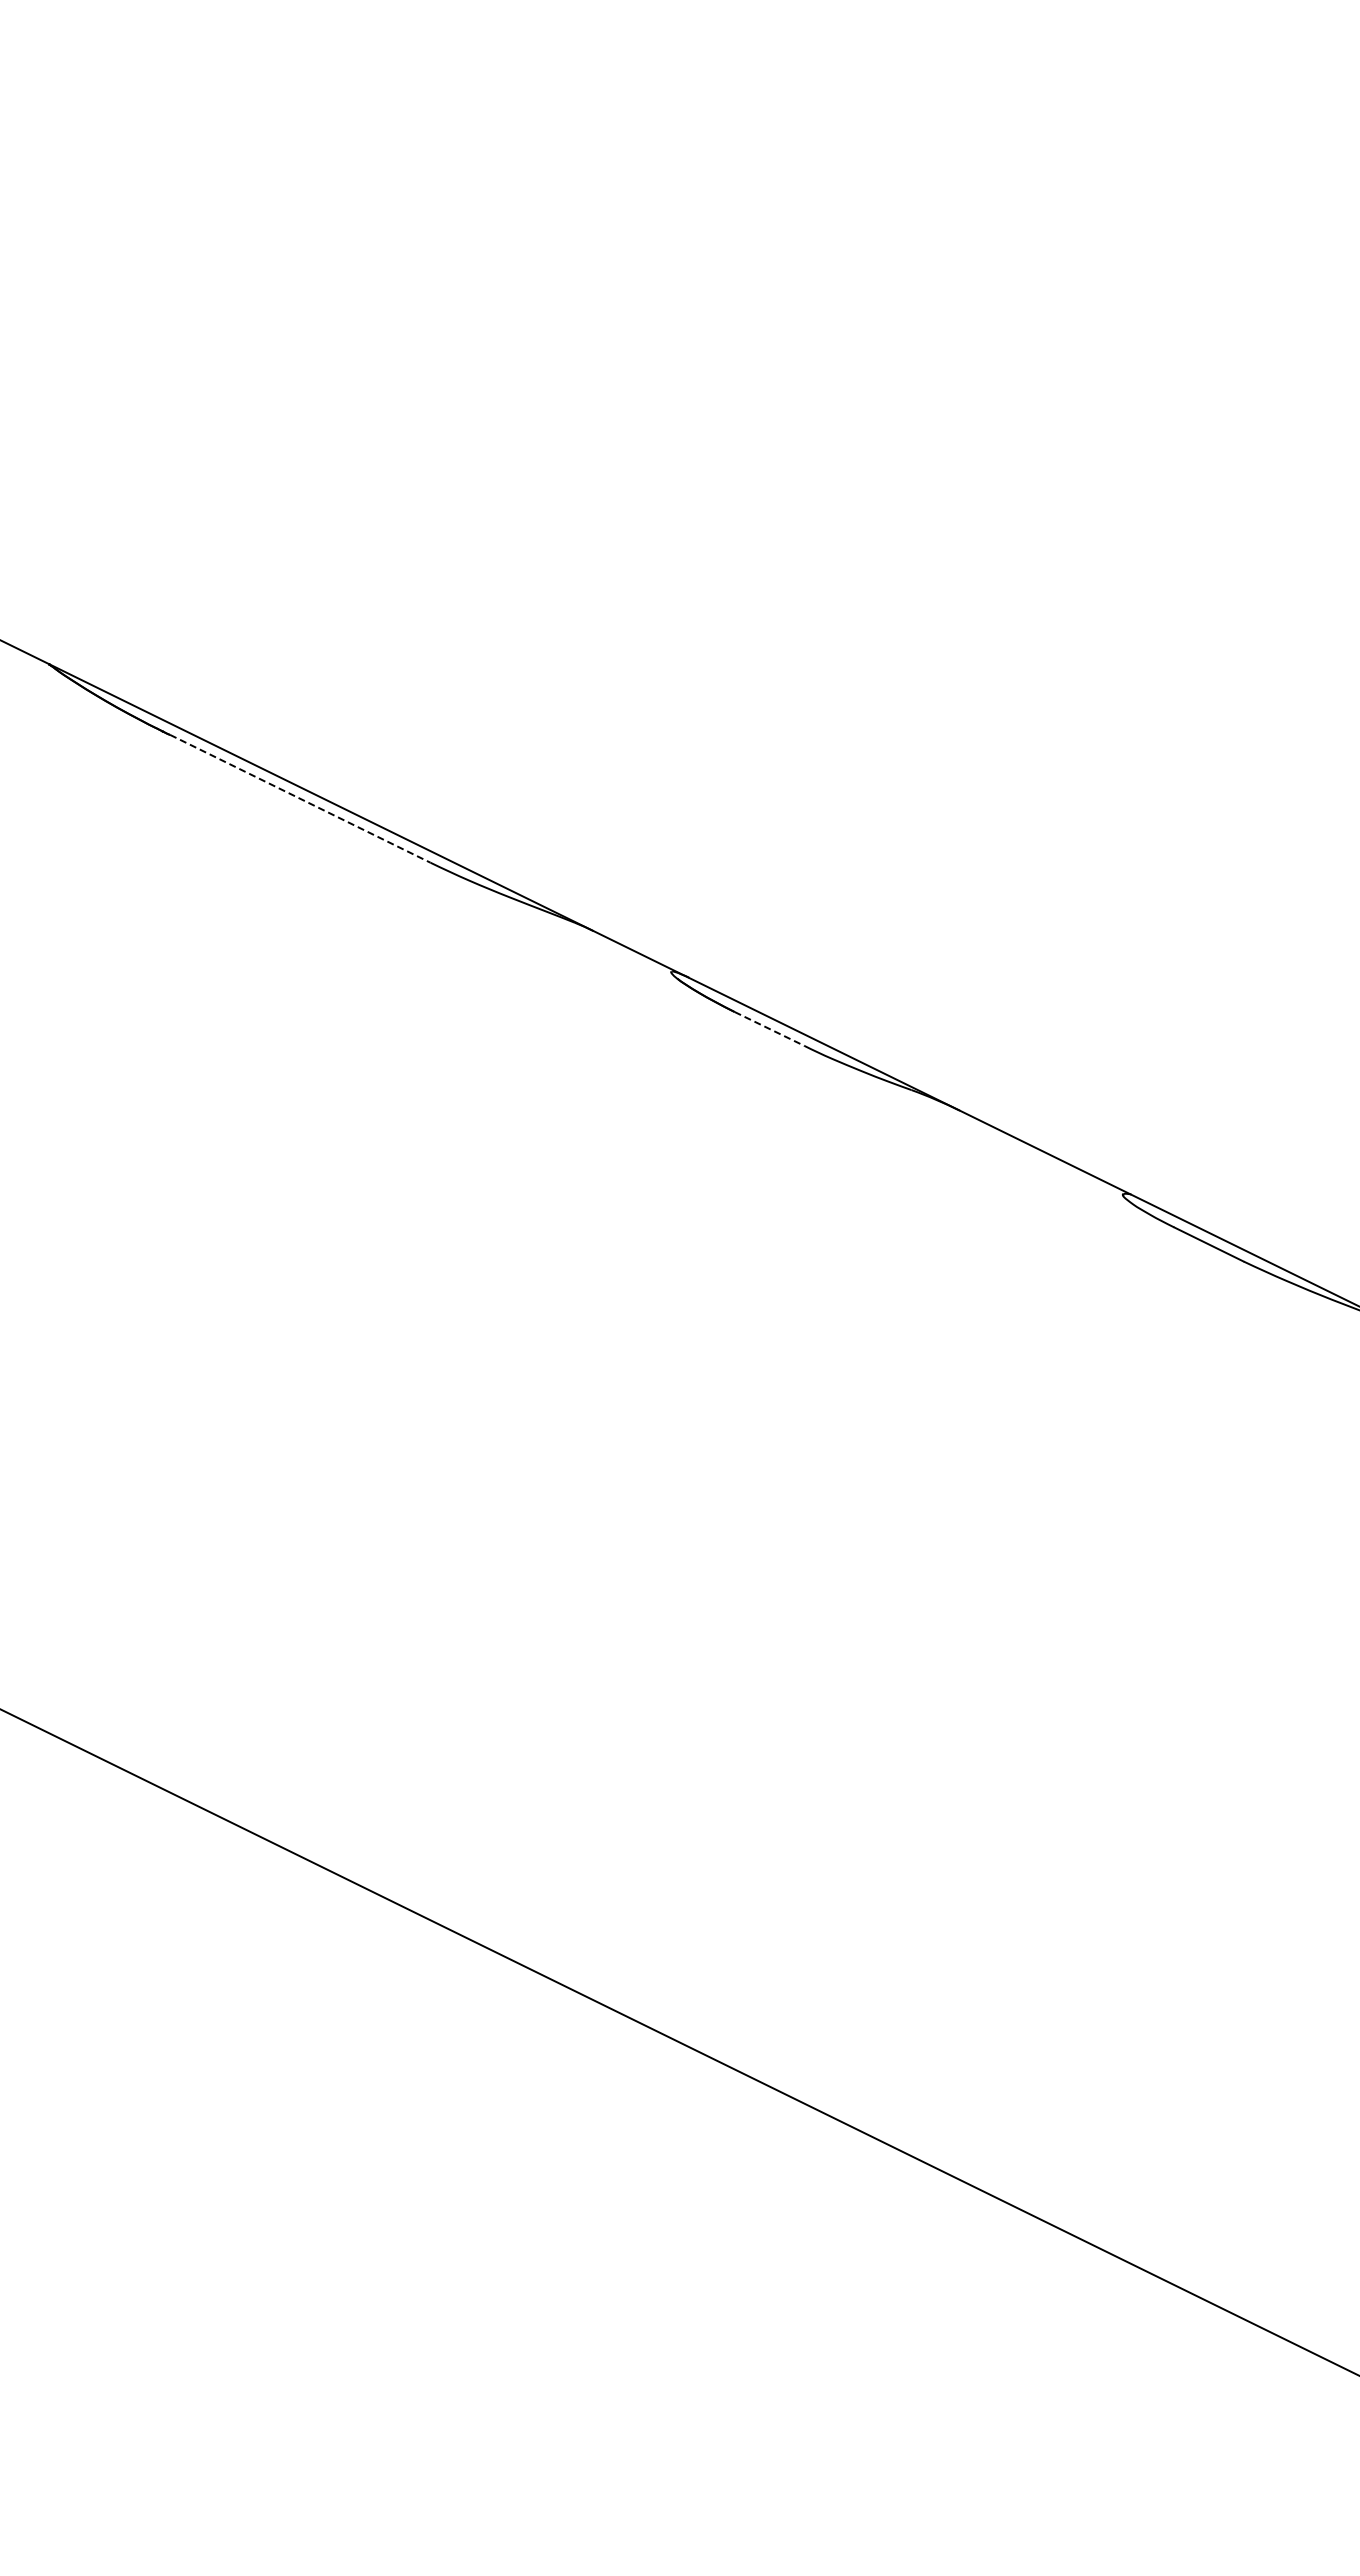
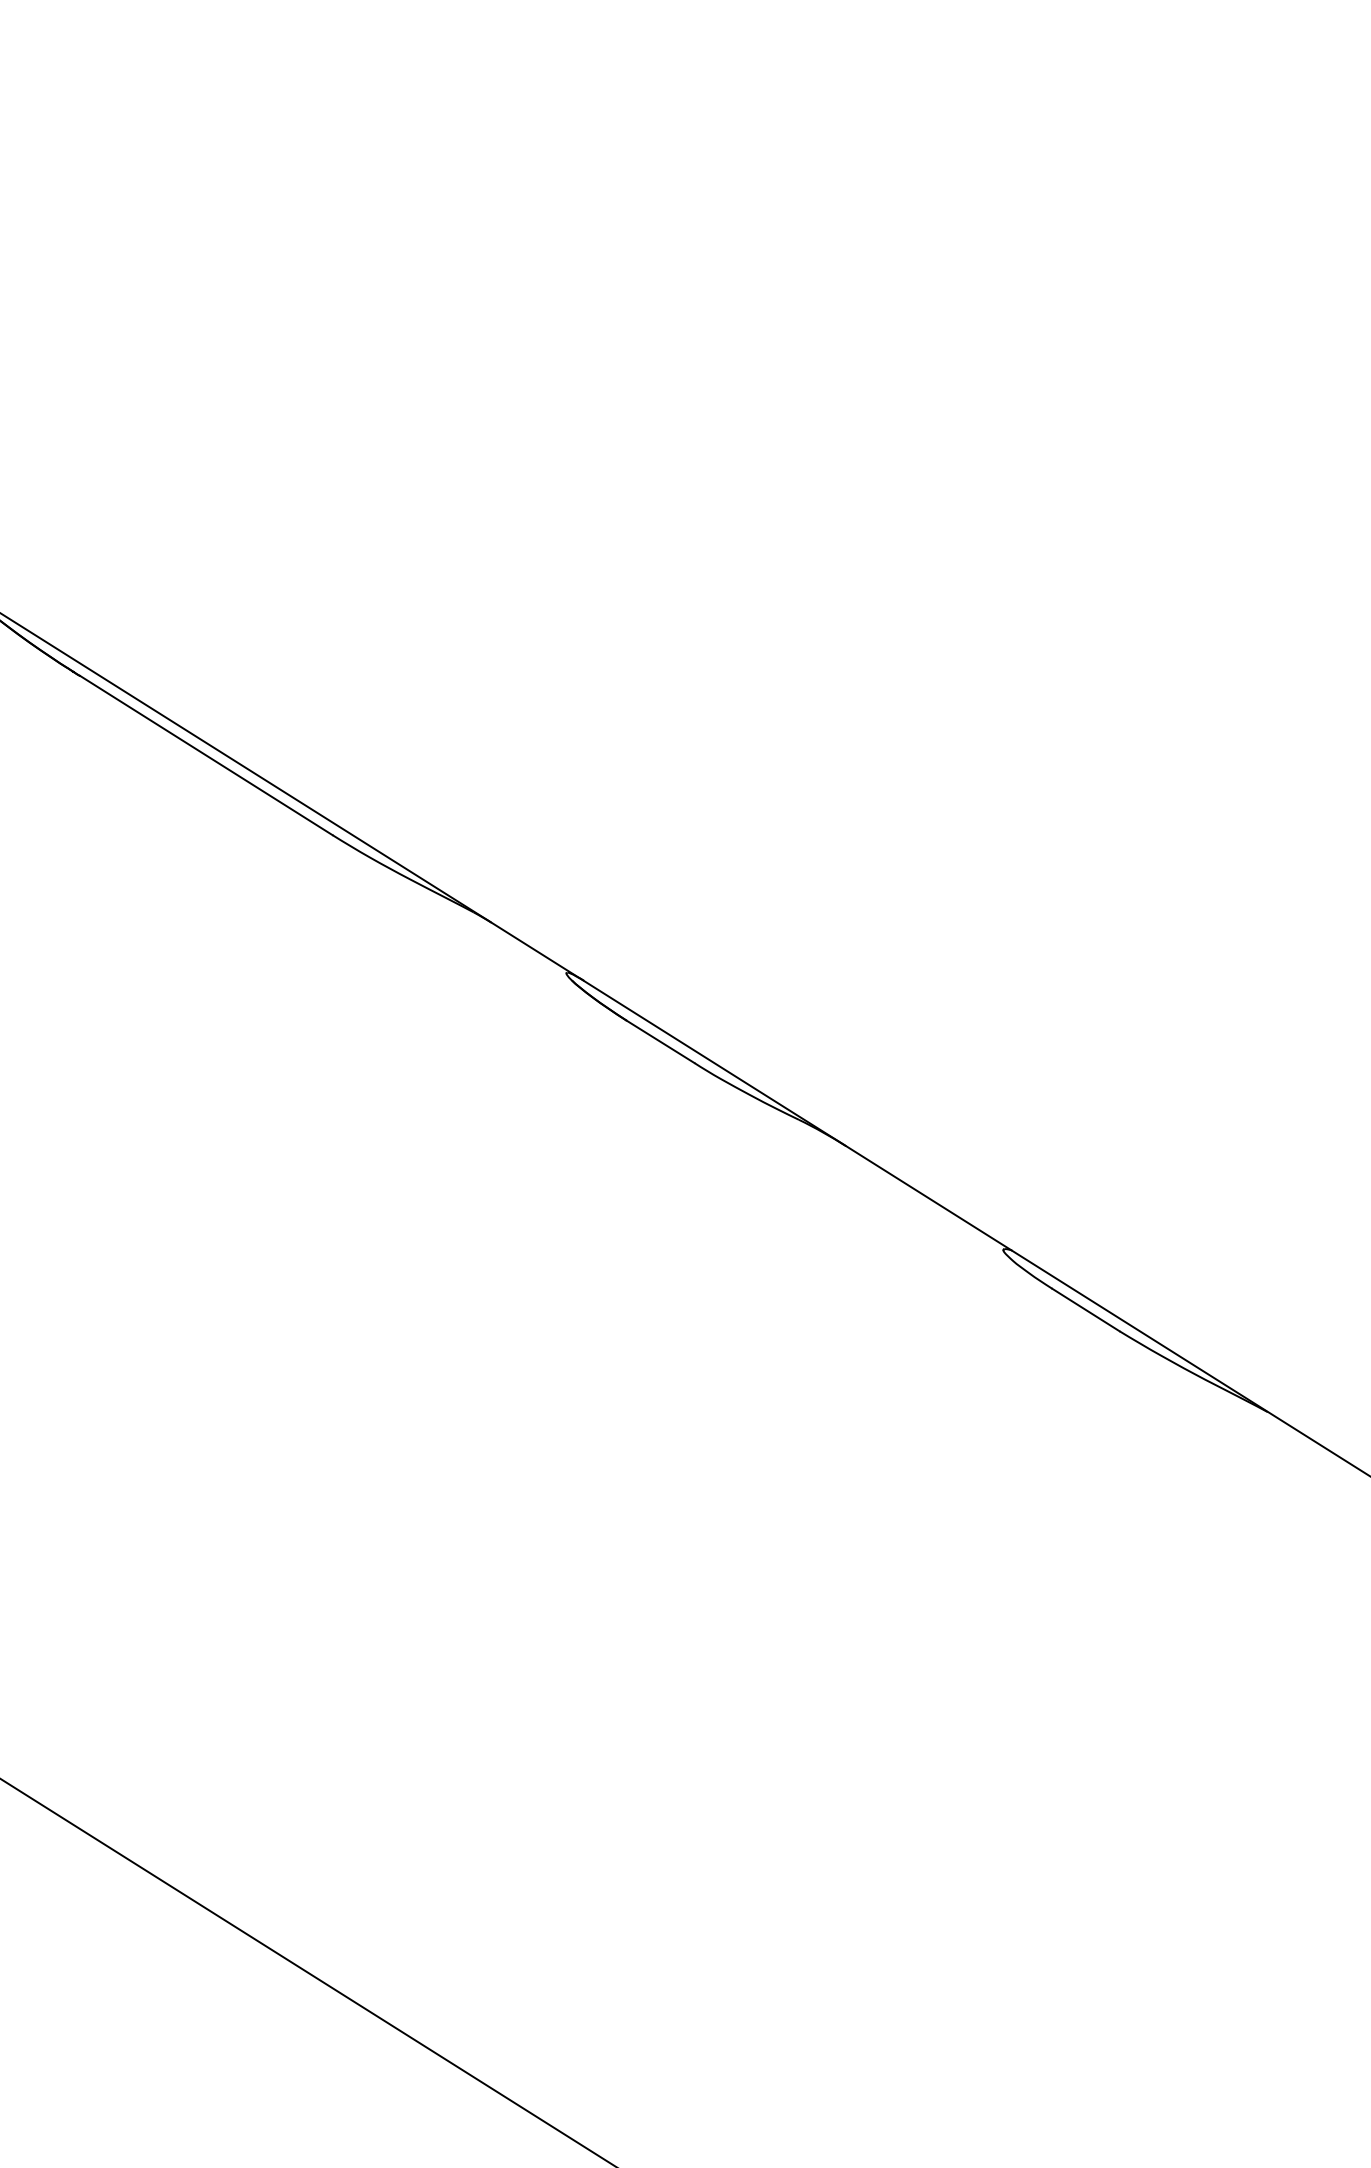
line: (300, 799) -> (206, 756), dashed -> solid
line: (769, 1028) -> (660, 1041), dashed -> solid

